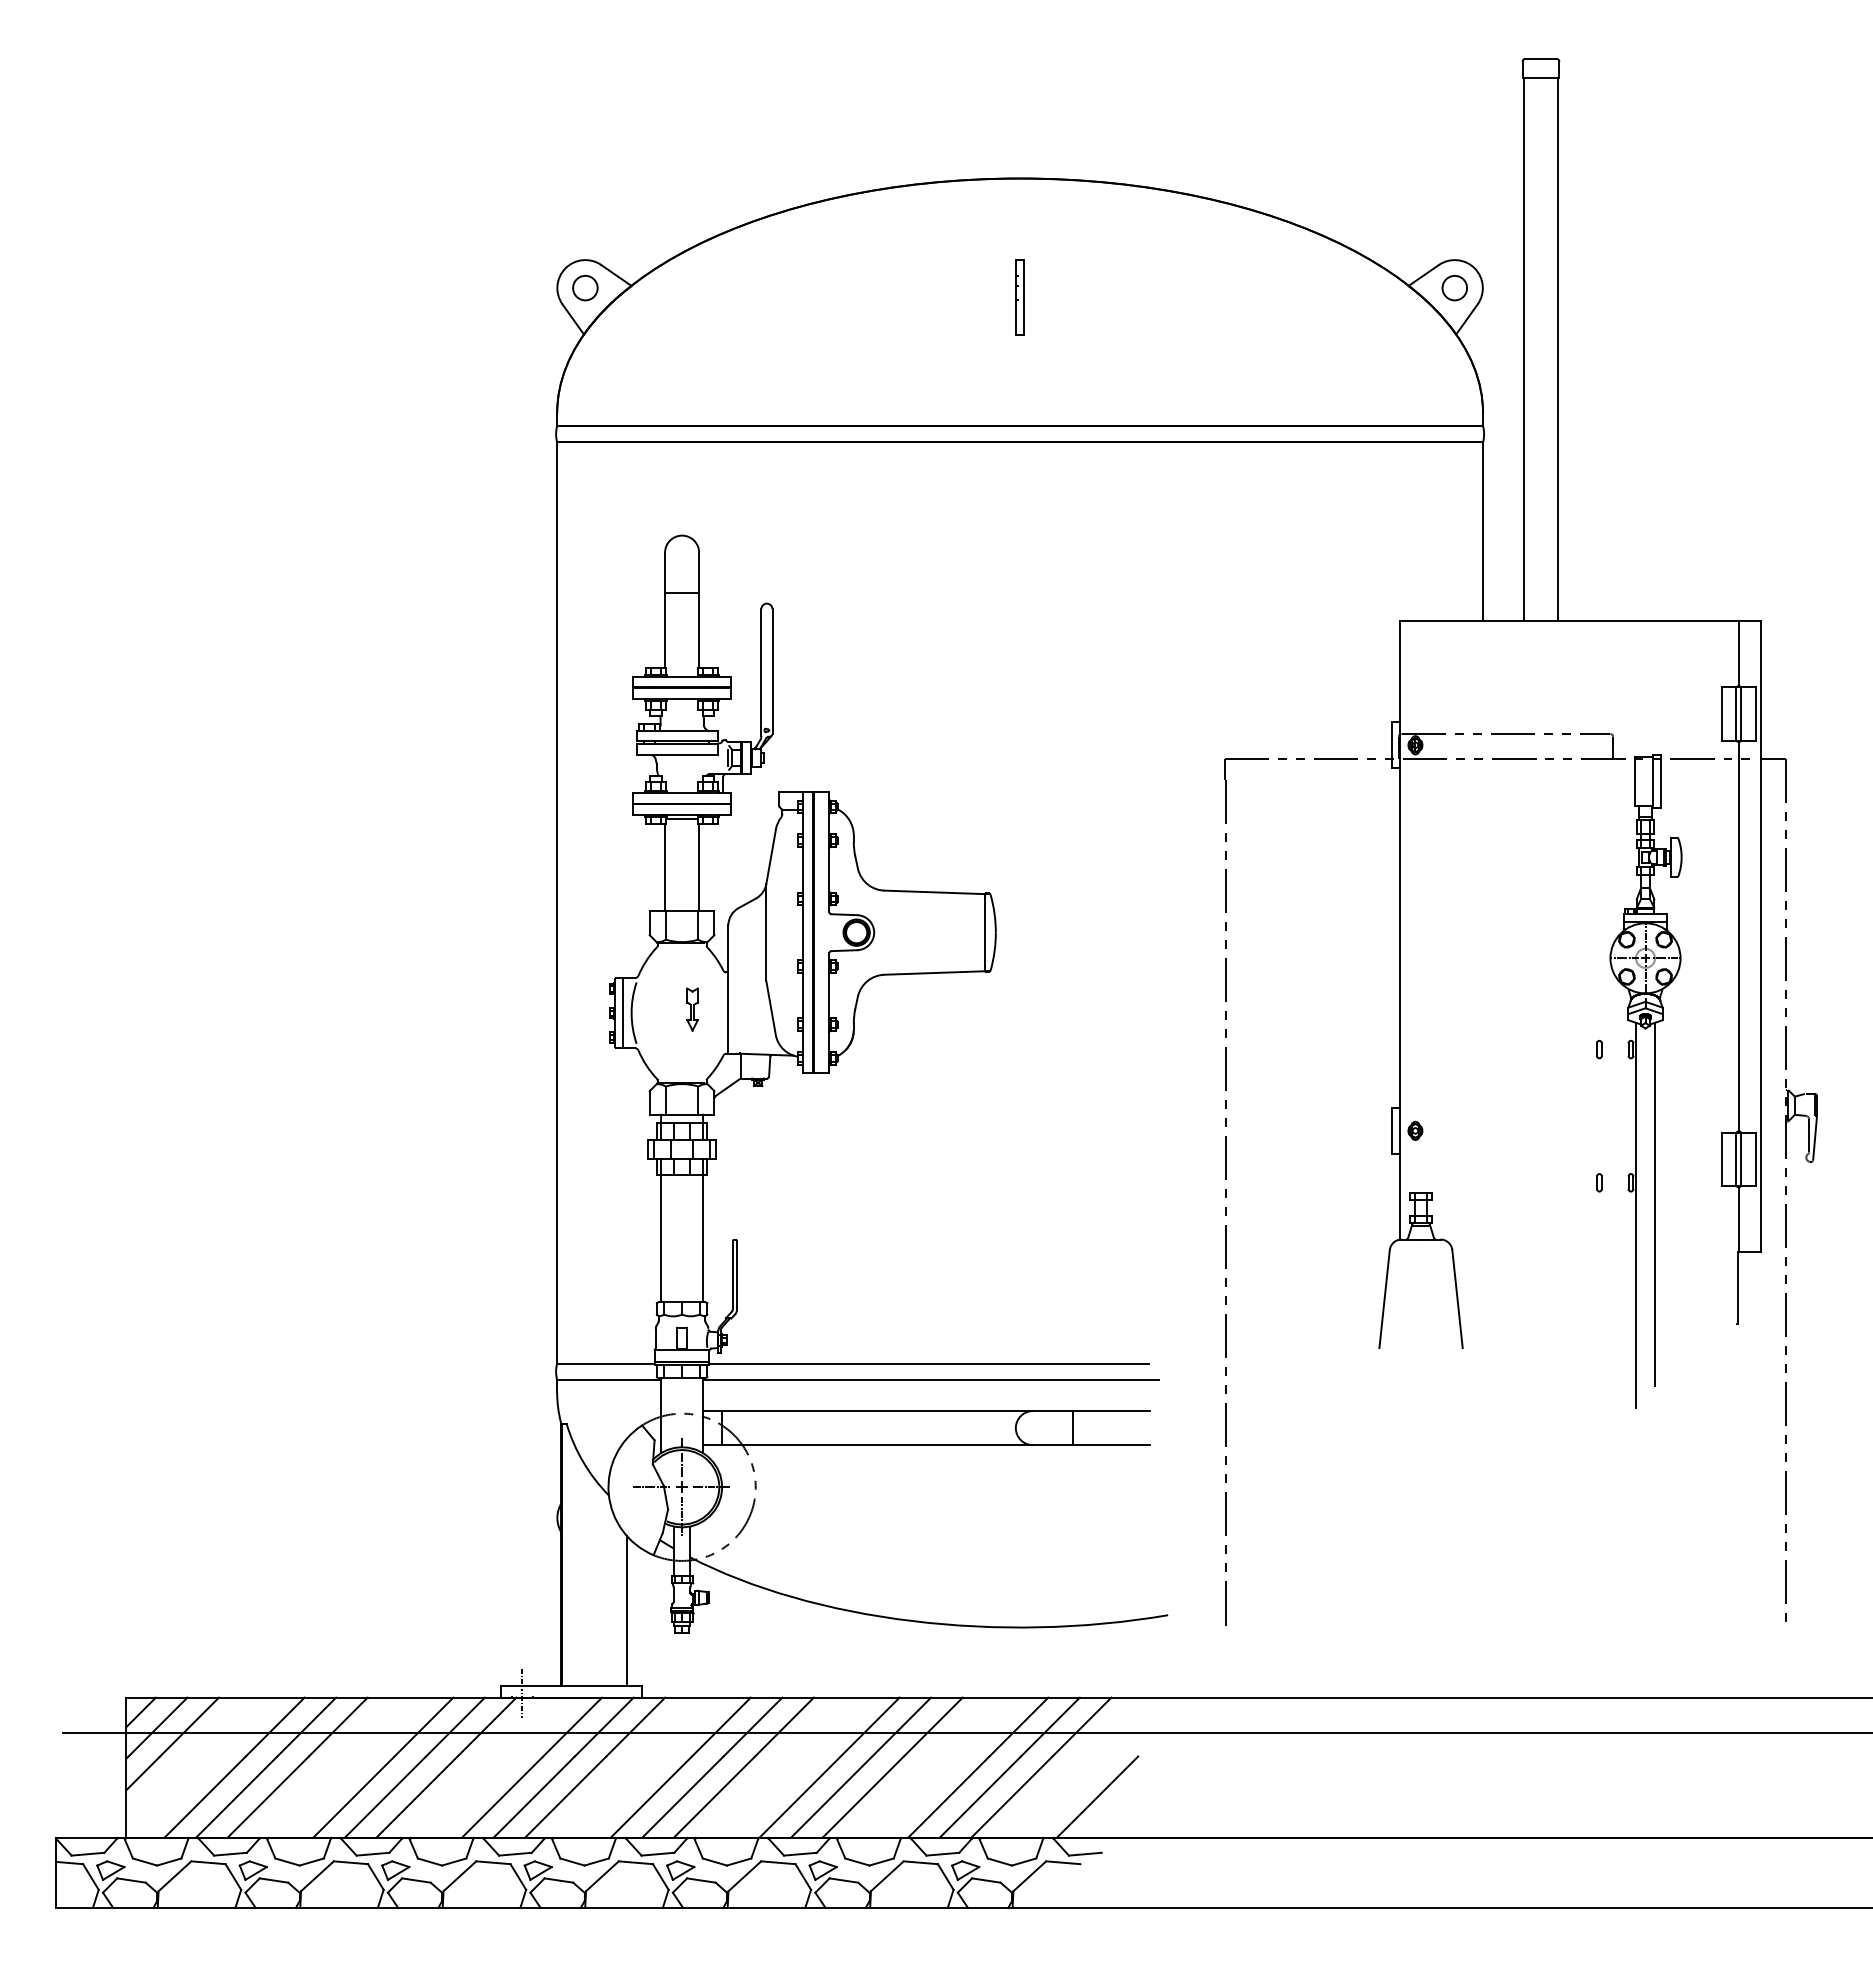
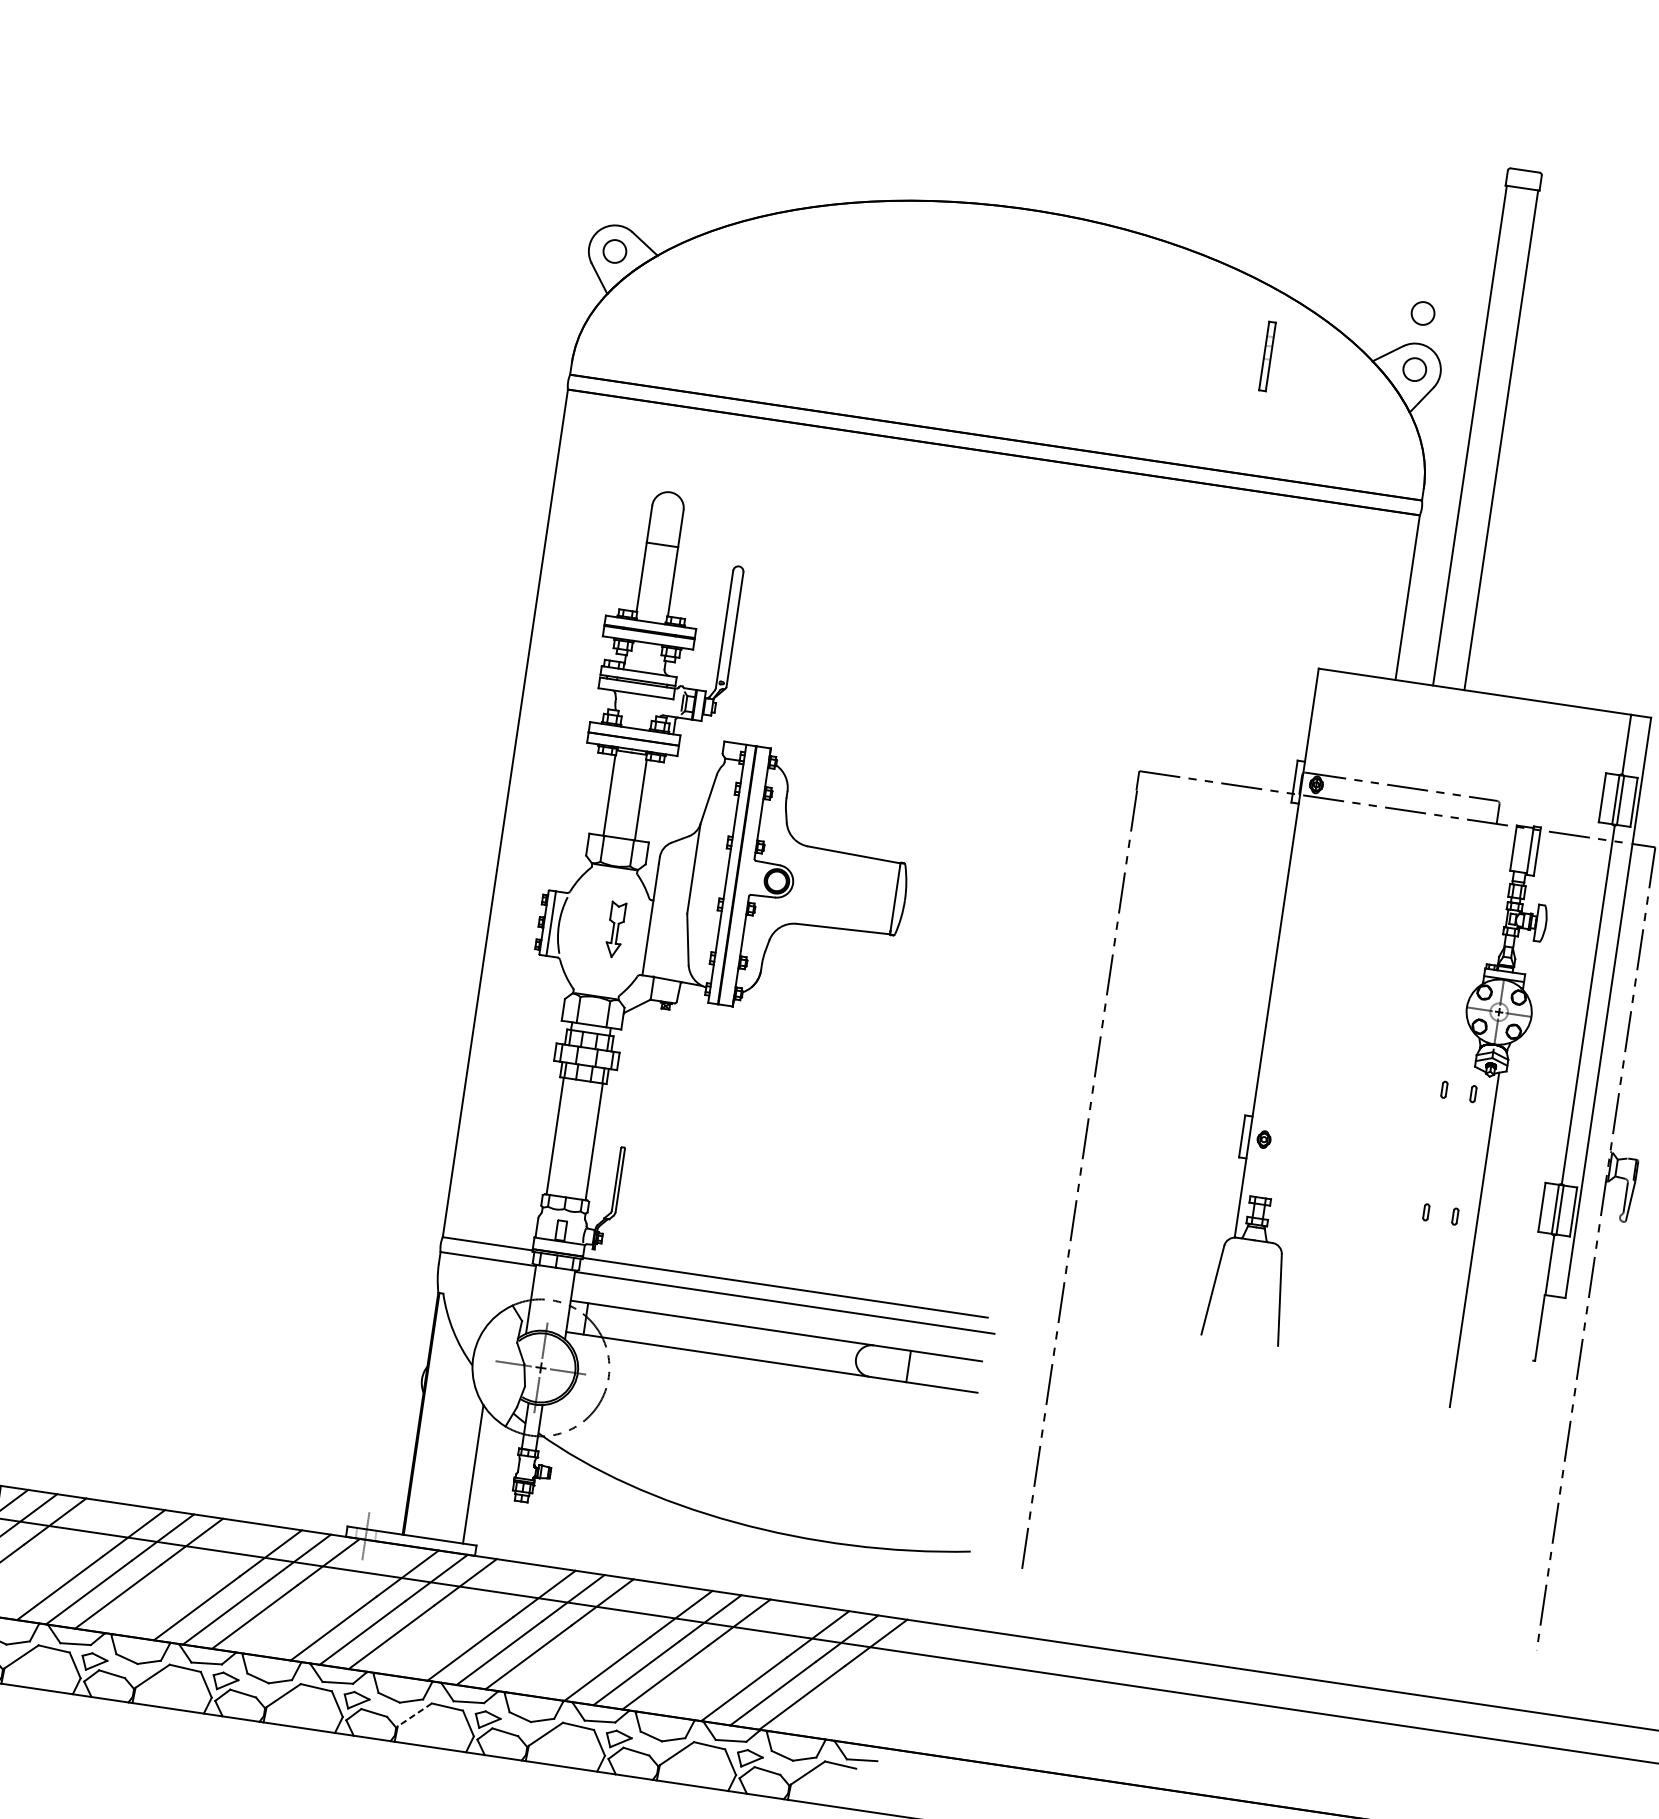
circle: (1454, 227) -> (1422, 313), added
part: (1019, 297) -> (1266, 356), moved
part: (692, 1009) -> (615, 929), size x1.4
line: (1635, 1214) -> (1455, 1246), removed
line: (1097, 1796) -> (881, 1708), removed
line: (602, 1876) -> (414, 1715), solid -> dashed

